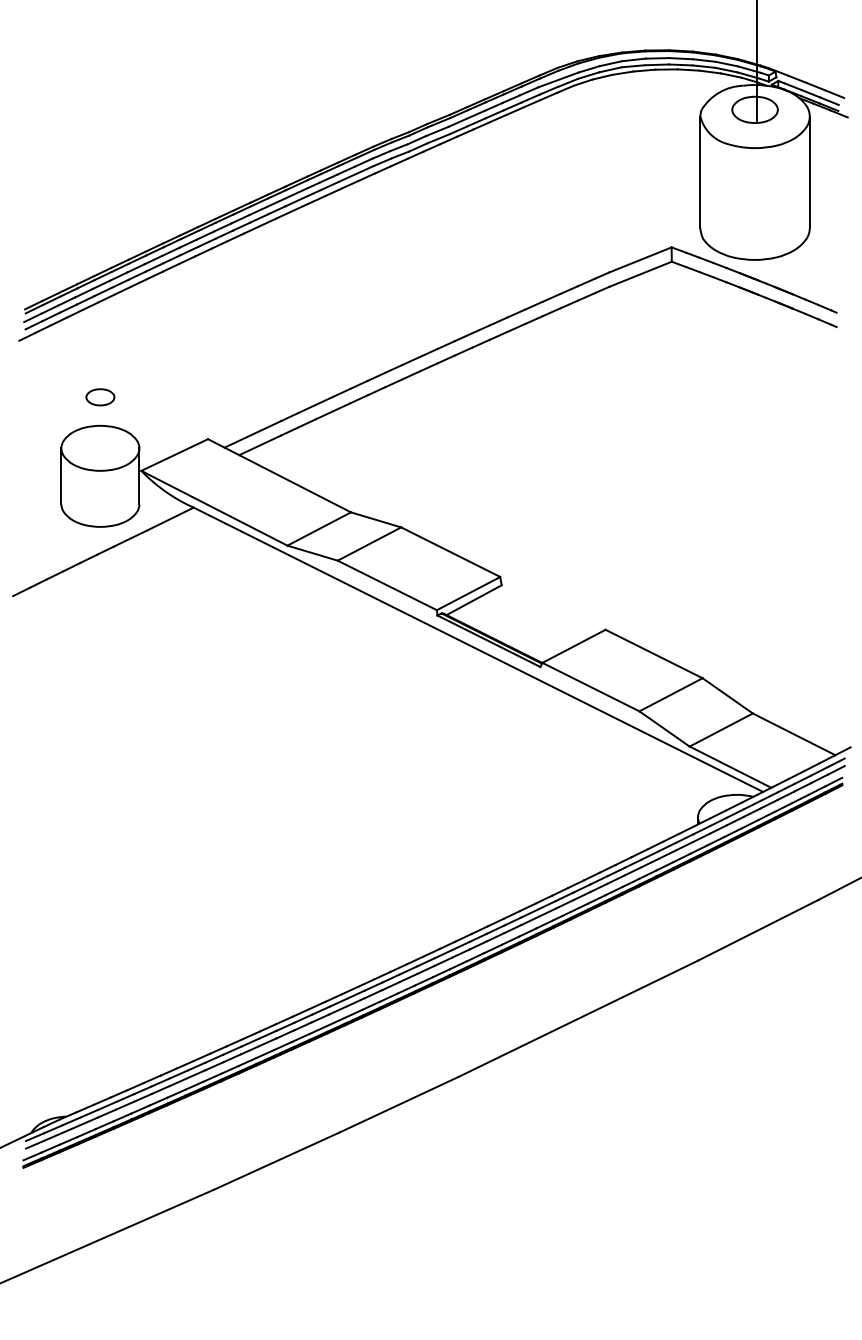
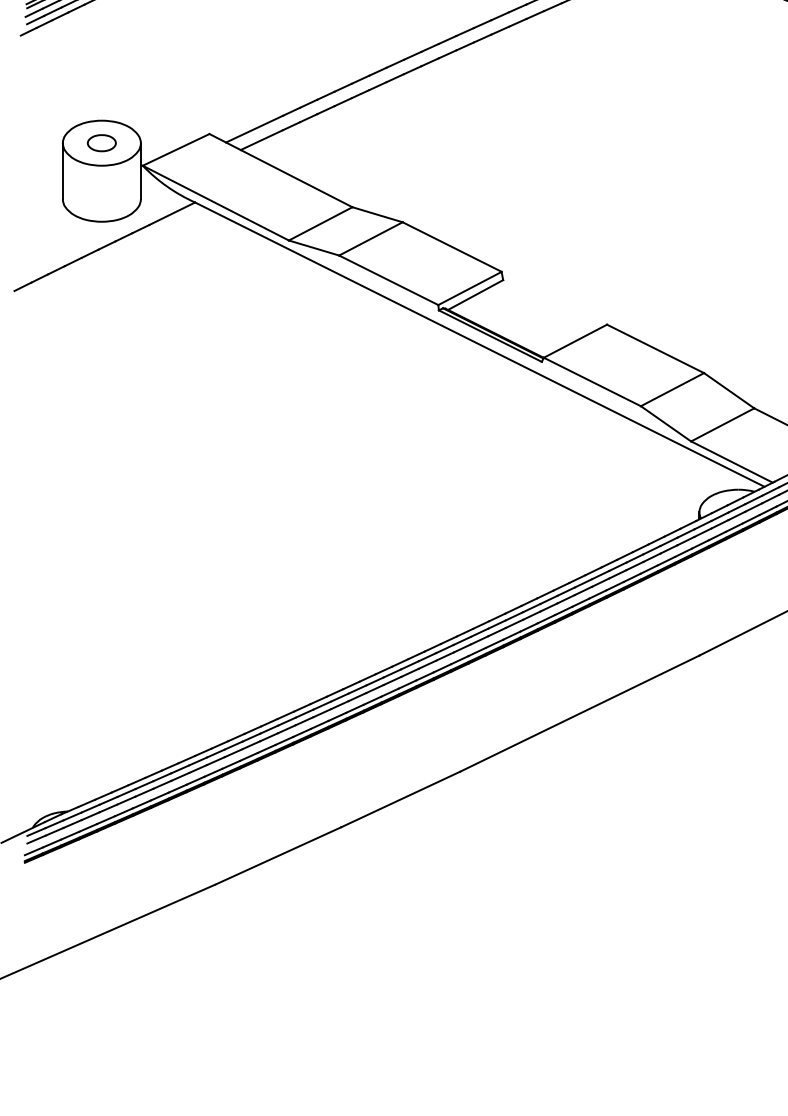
part: (100, 397) -> (101, 143), moved

